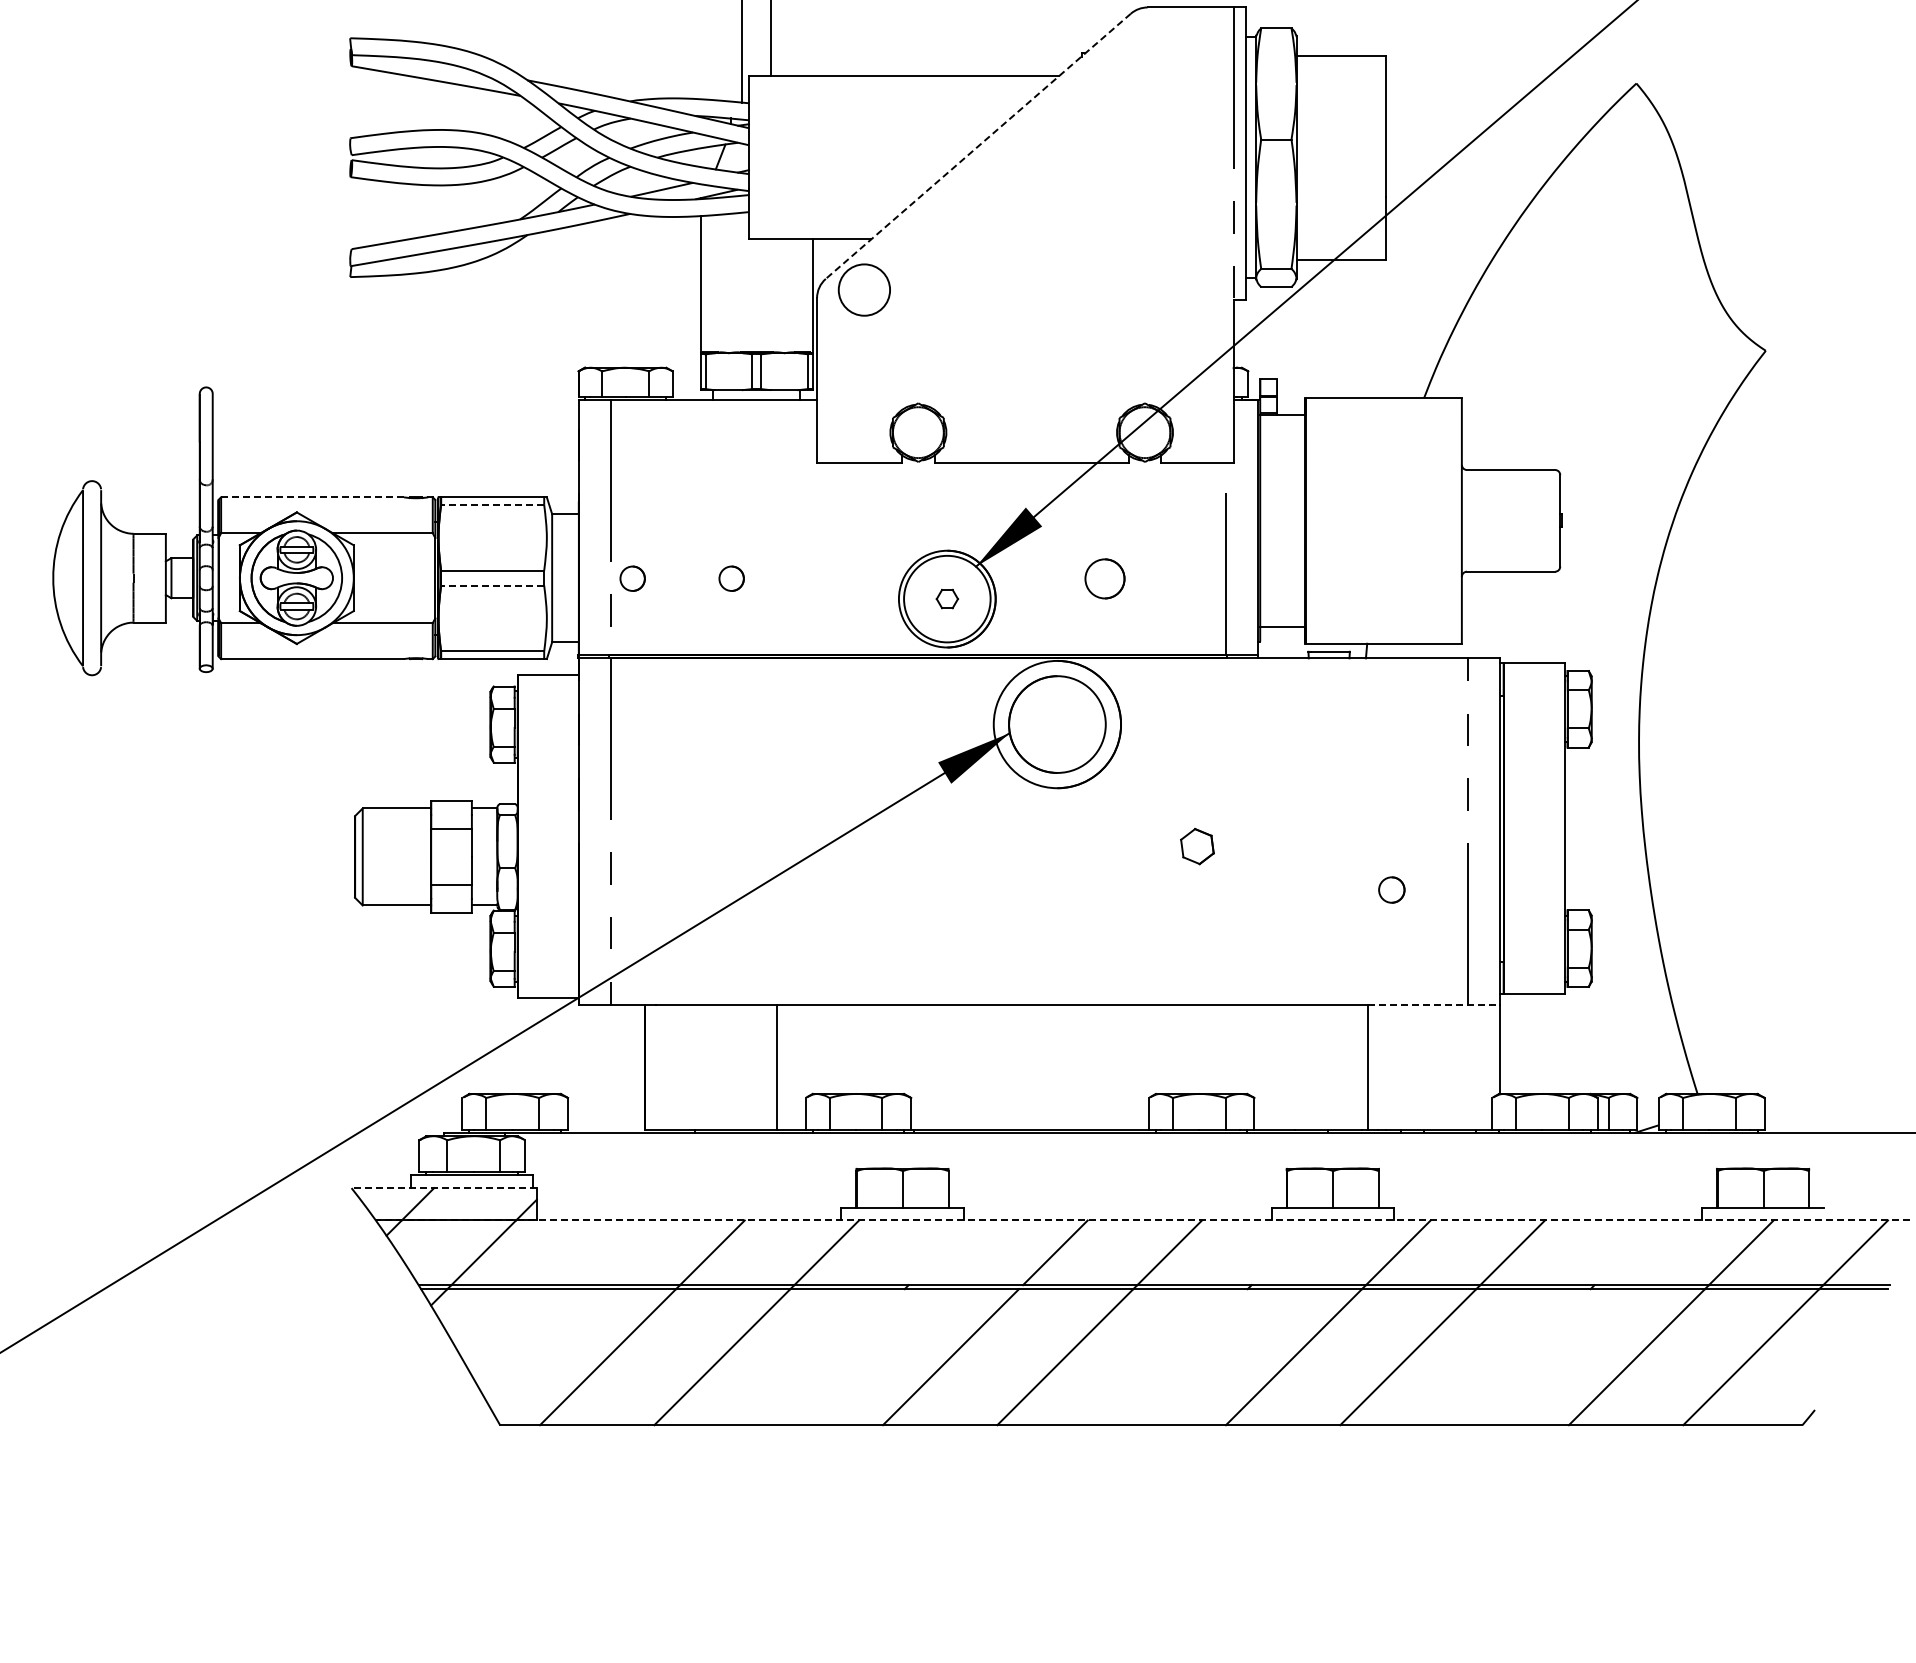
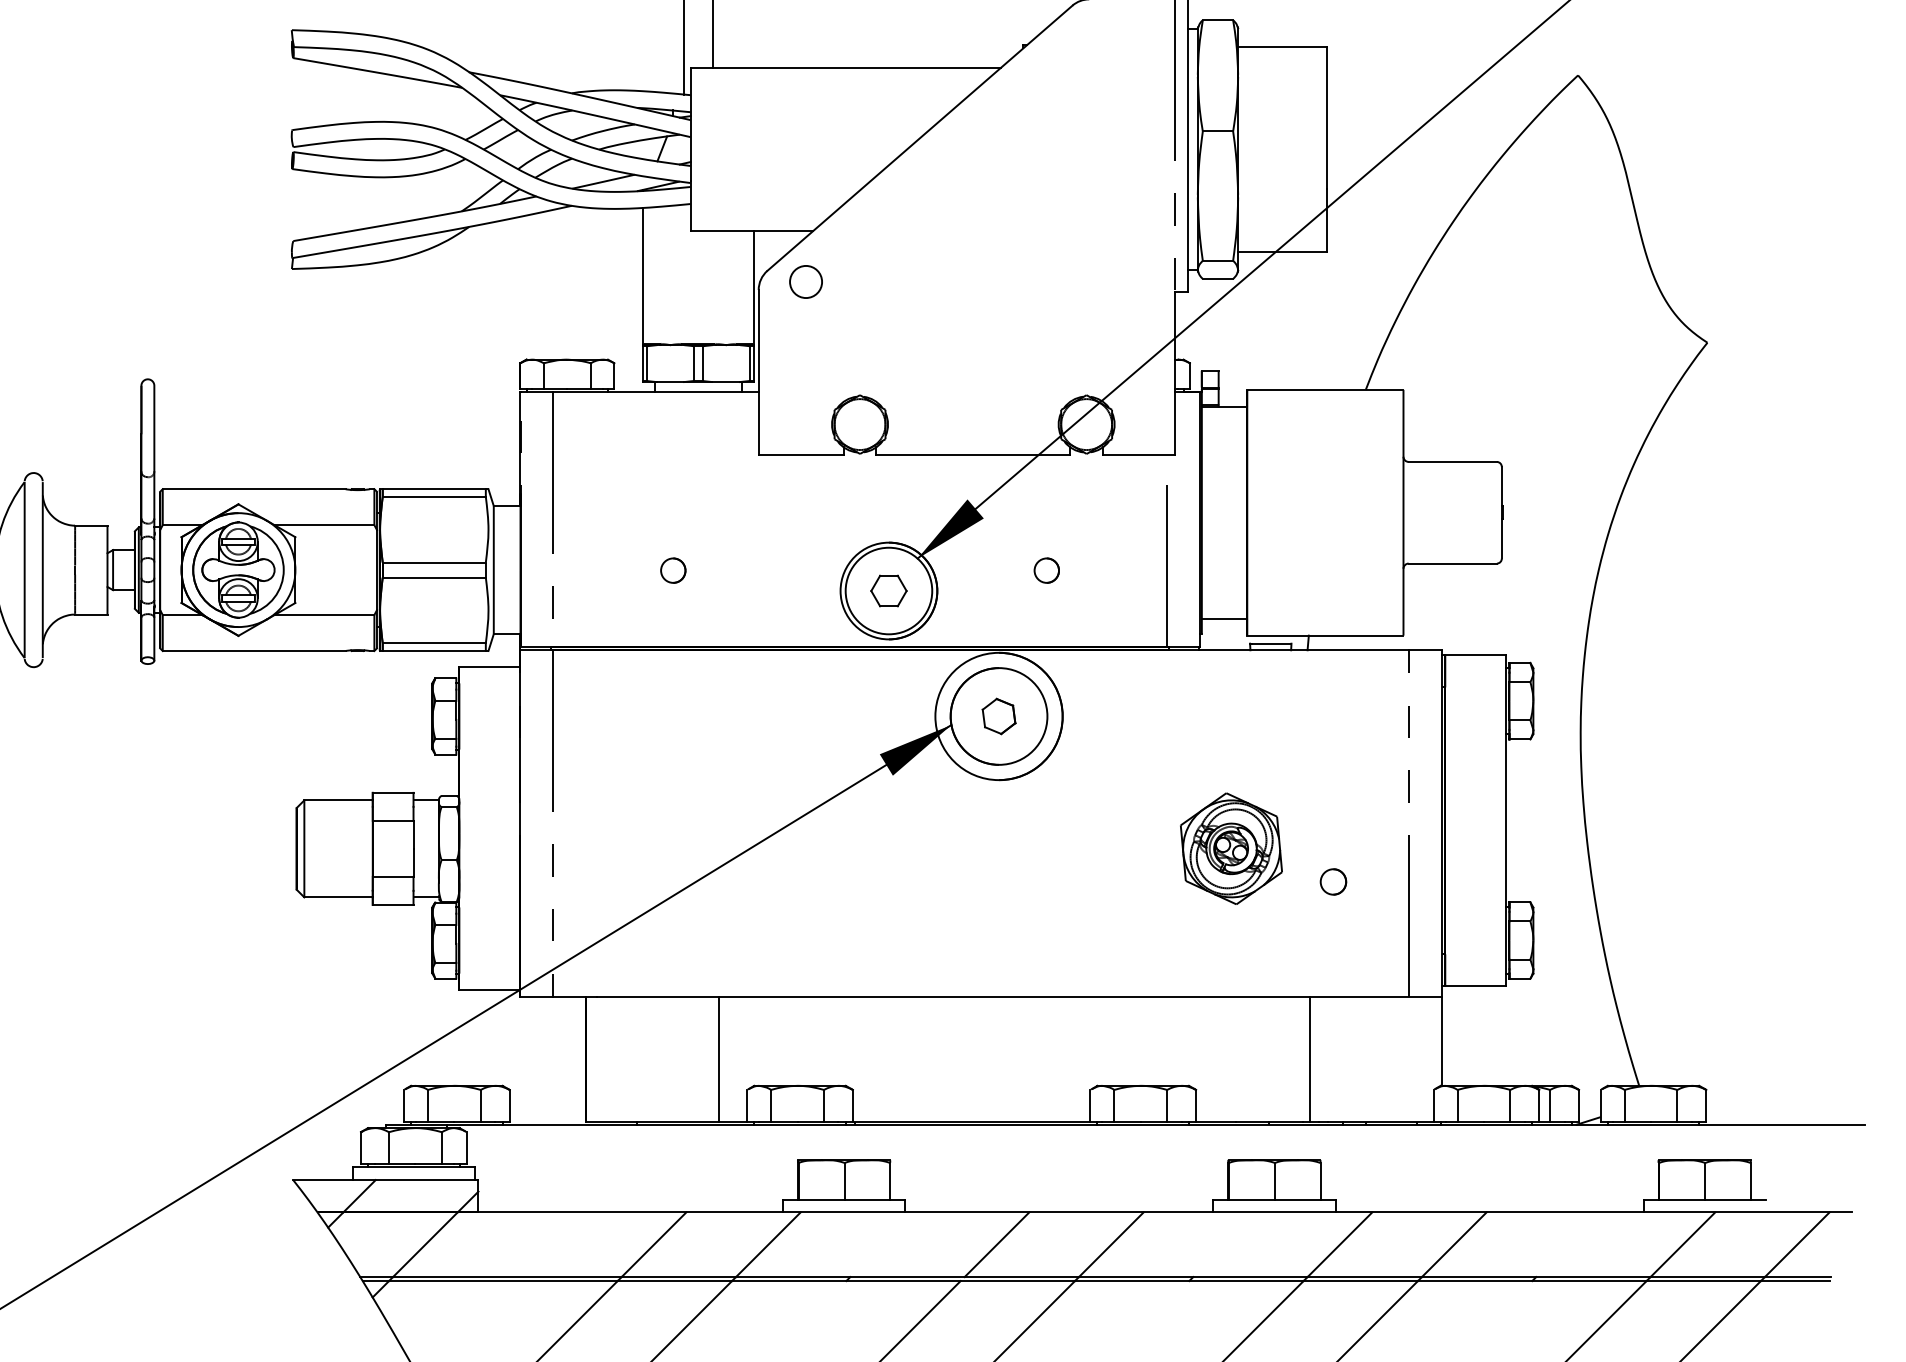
line: (977, 146) -> (919, 138), dashed -> solid
circle: (864, 290) -> (806, 282), size x0.62
line: (312, 497) -> (254, 489), dashed -> solid
line: (492, 504) -> (434, 496), dashed -> solid
circle: (632, 578) -> (574, 570), removed
circle: (1105, 578) -> (1047, 570), size x0.62
line: (492, 585) -> (434, 577), dashed -> solid
part: (947, 598) -> (889, 590), size x1.67
part: (1197, 846) -> (999, 716), moved
part: (1289, 856) -> (1231, 848), added
line: (1434, 1004) -> (1376, 996), dashed -> solid
line: (444, 1188) -> (386, 1180), dashed -> solid
line: (1142, 1220) -> (1084, 1212), dashed -> solid

